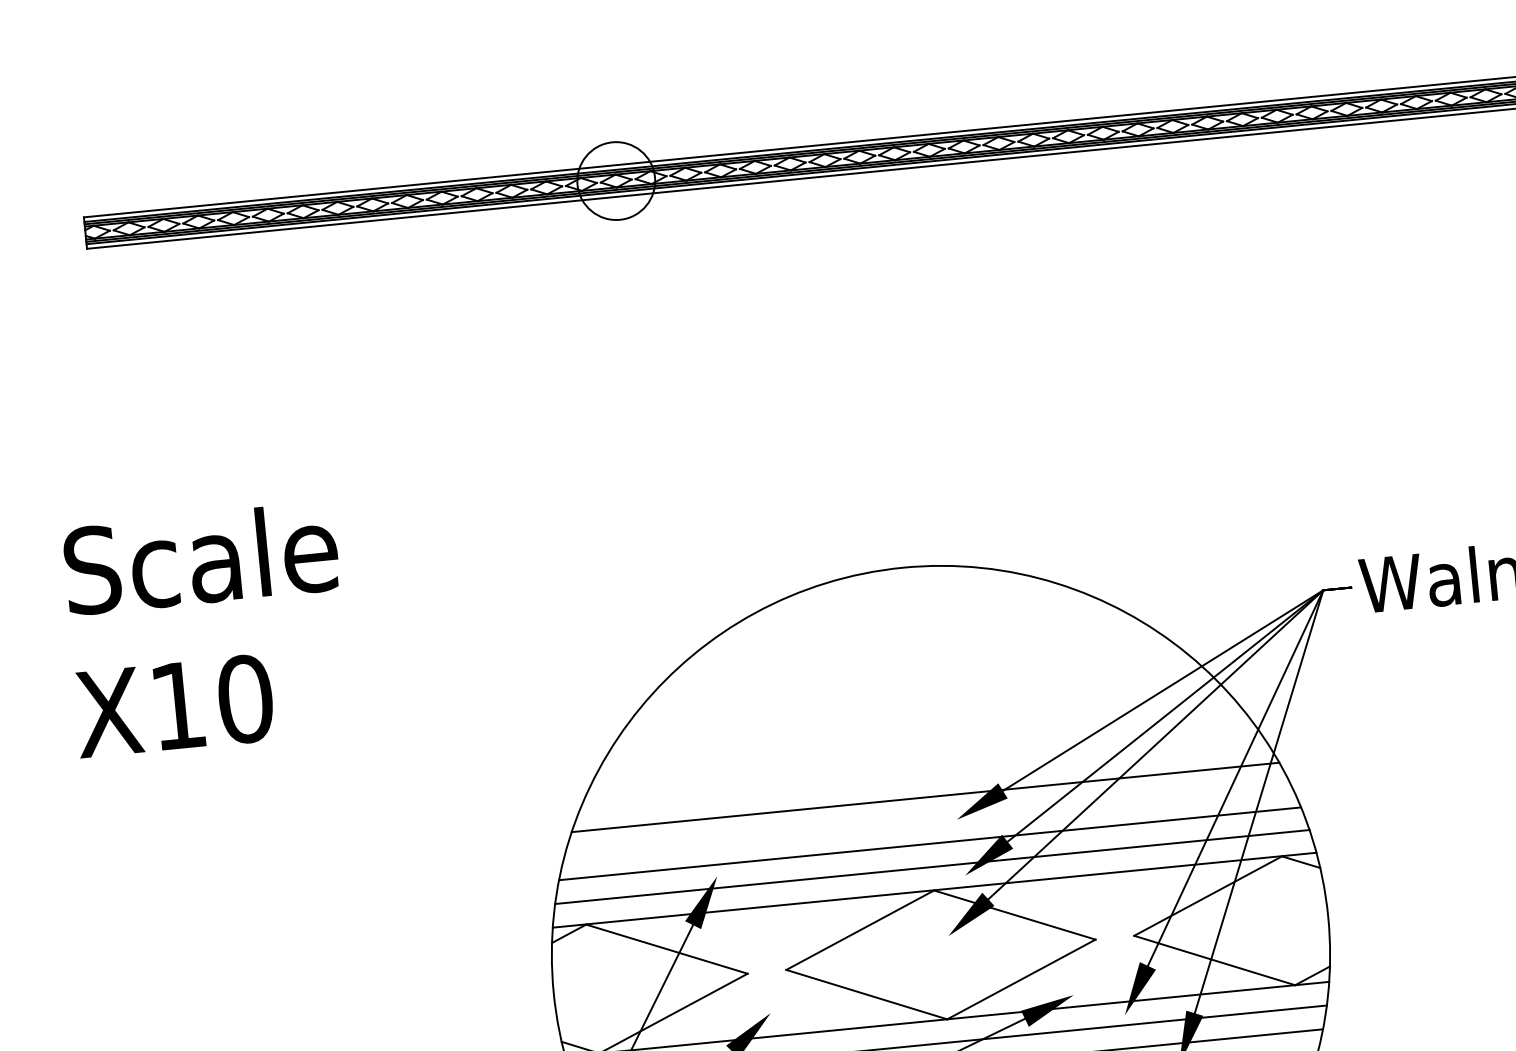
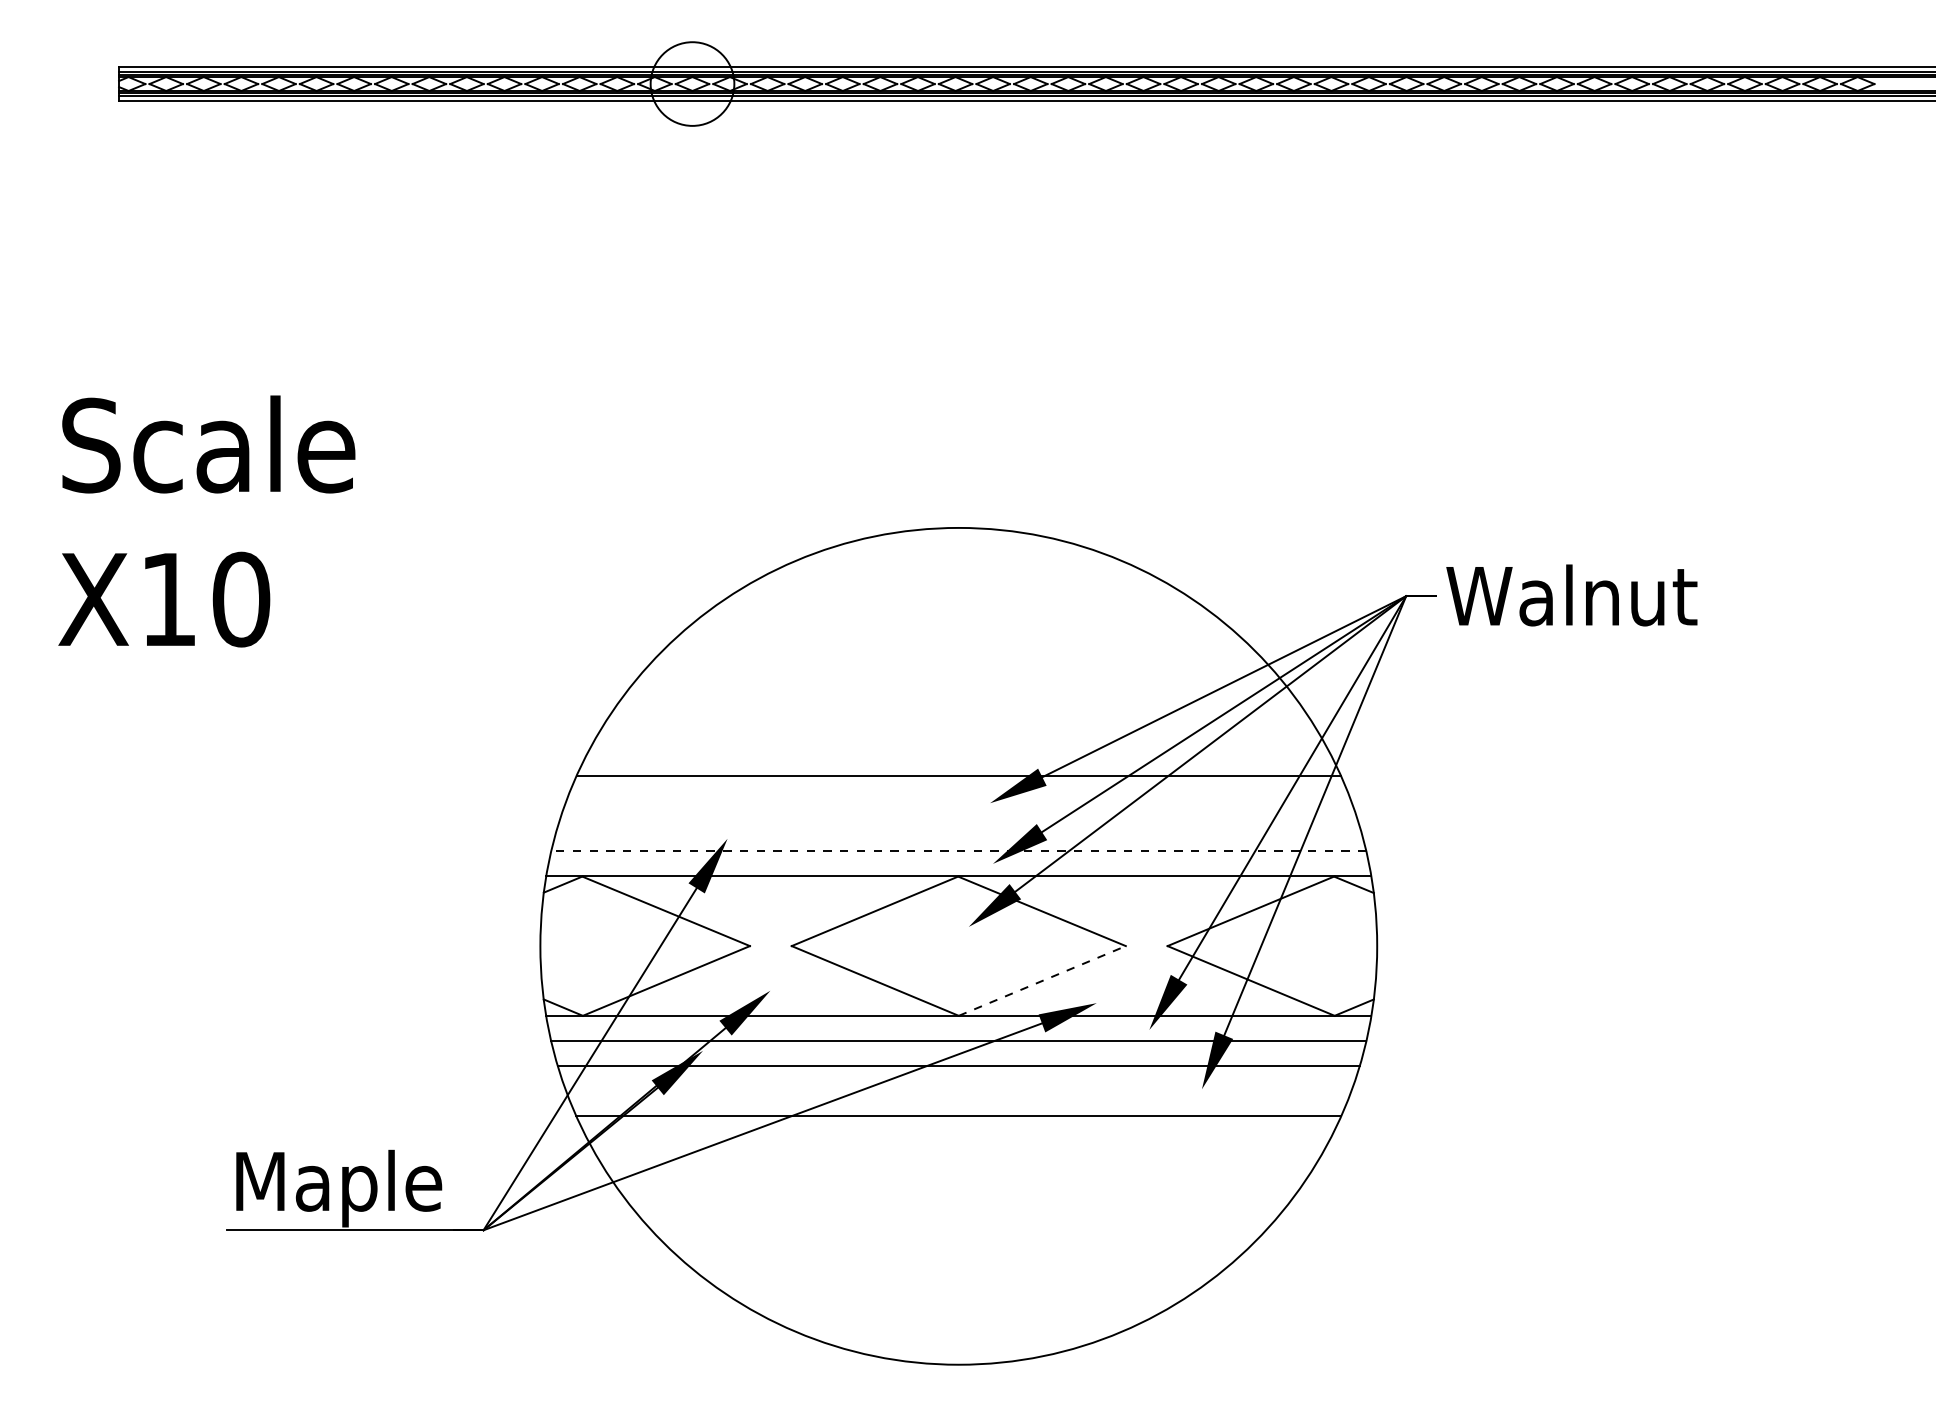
line: (929, 844) -> (958, 826), removed
line: (932, 867) -> (958, 851), solid -> dashed
line: (1021, 979) -> (1042, 980), solid -> dashed

